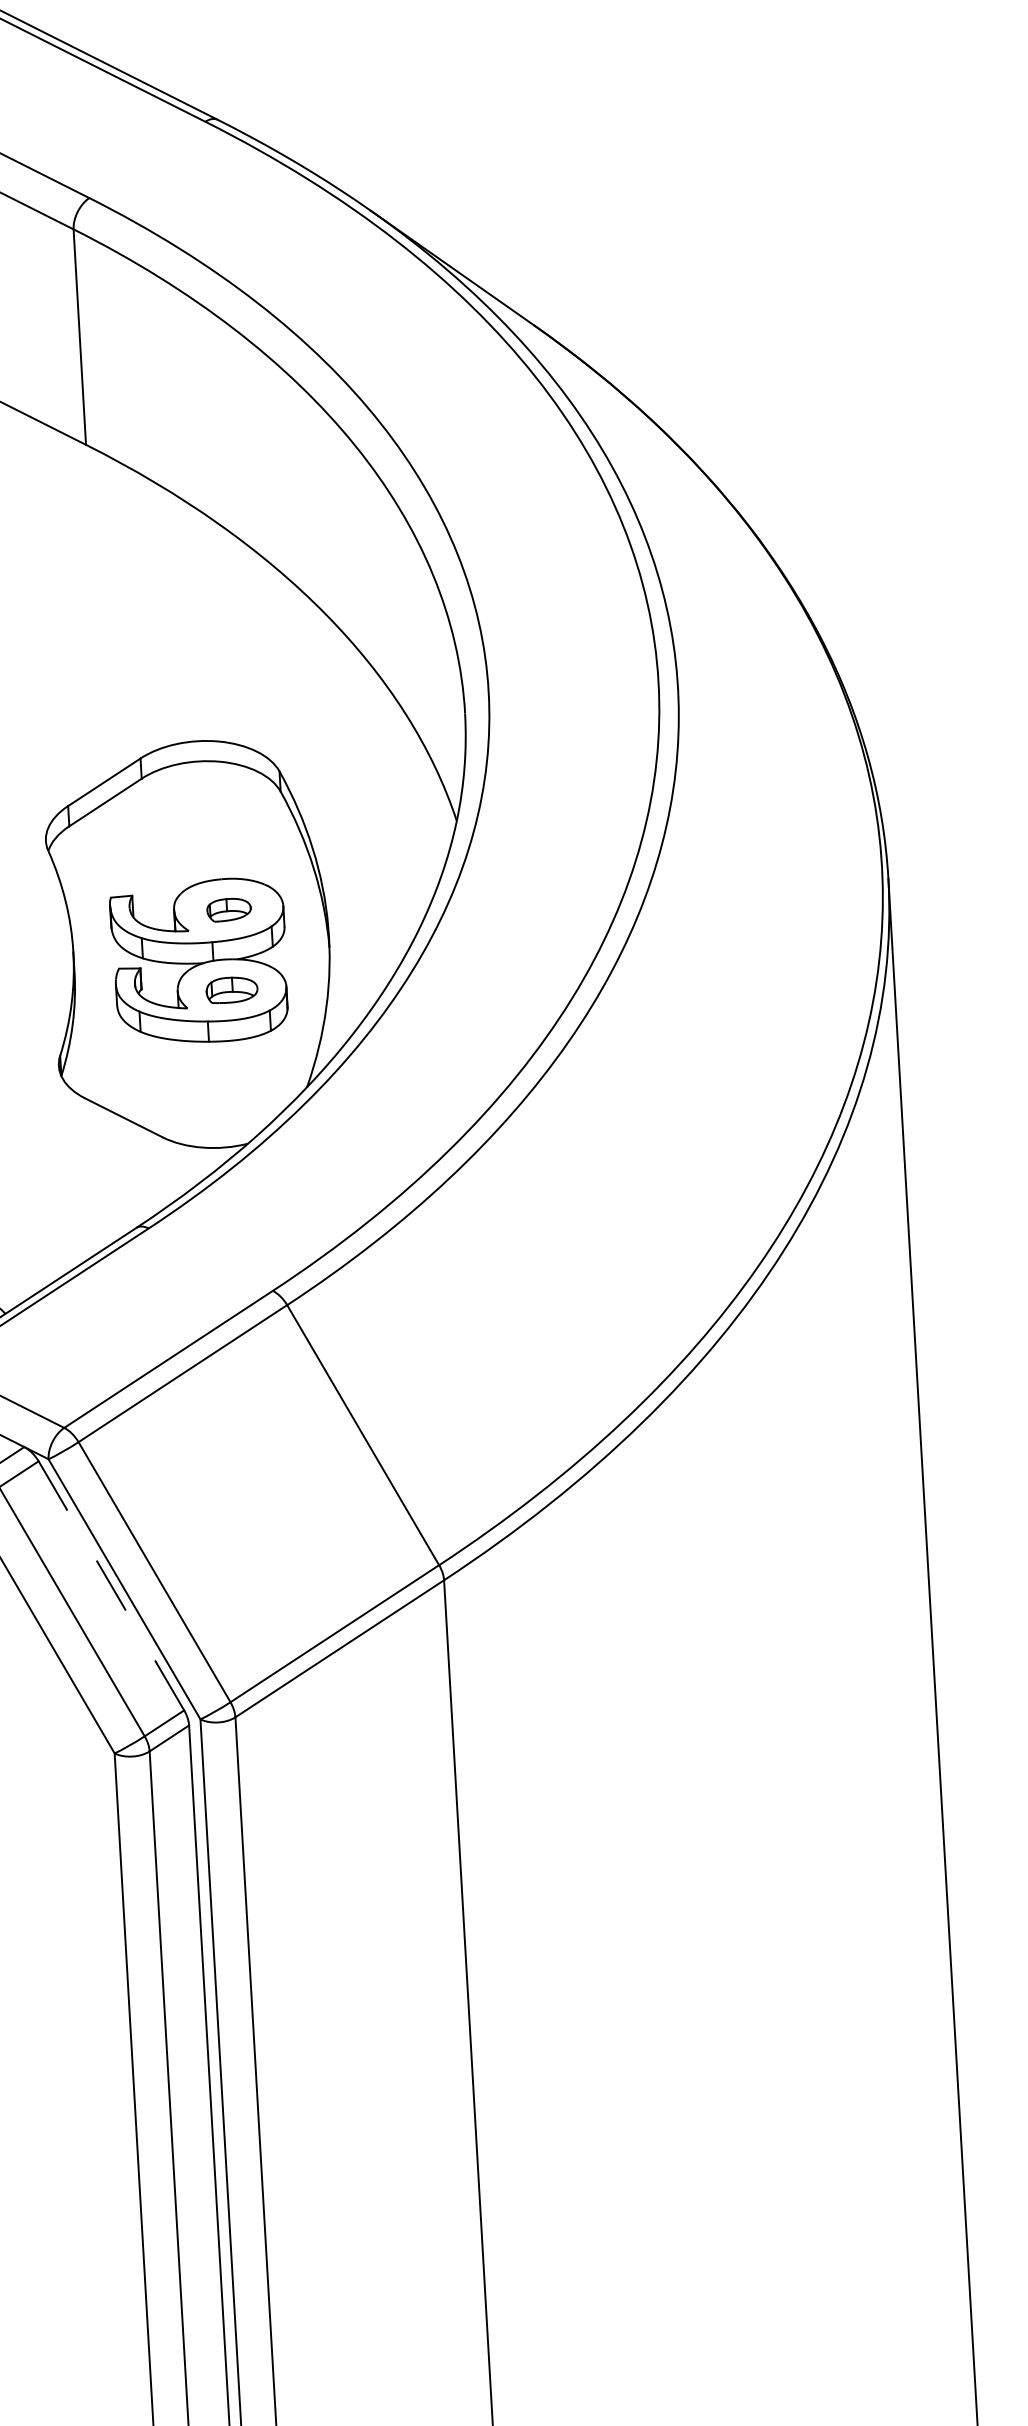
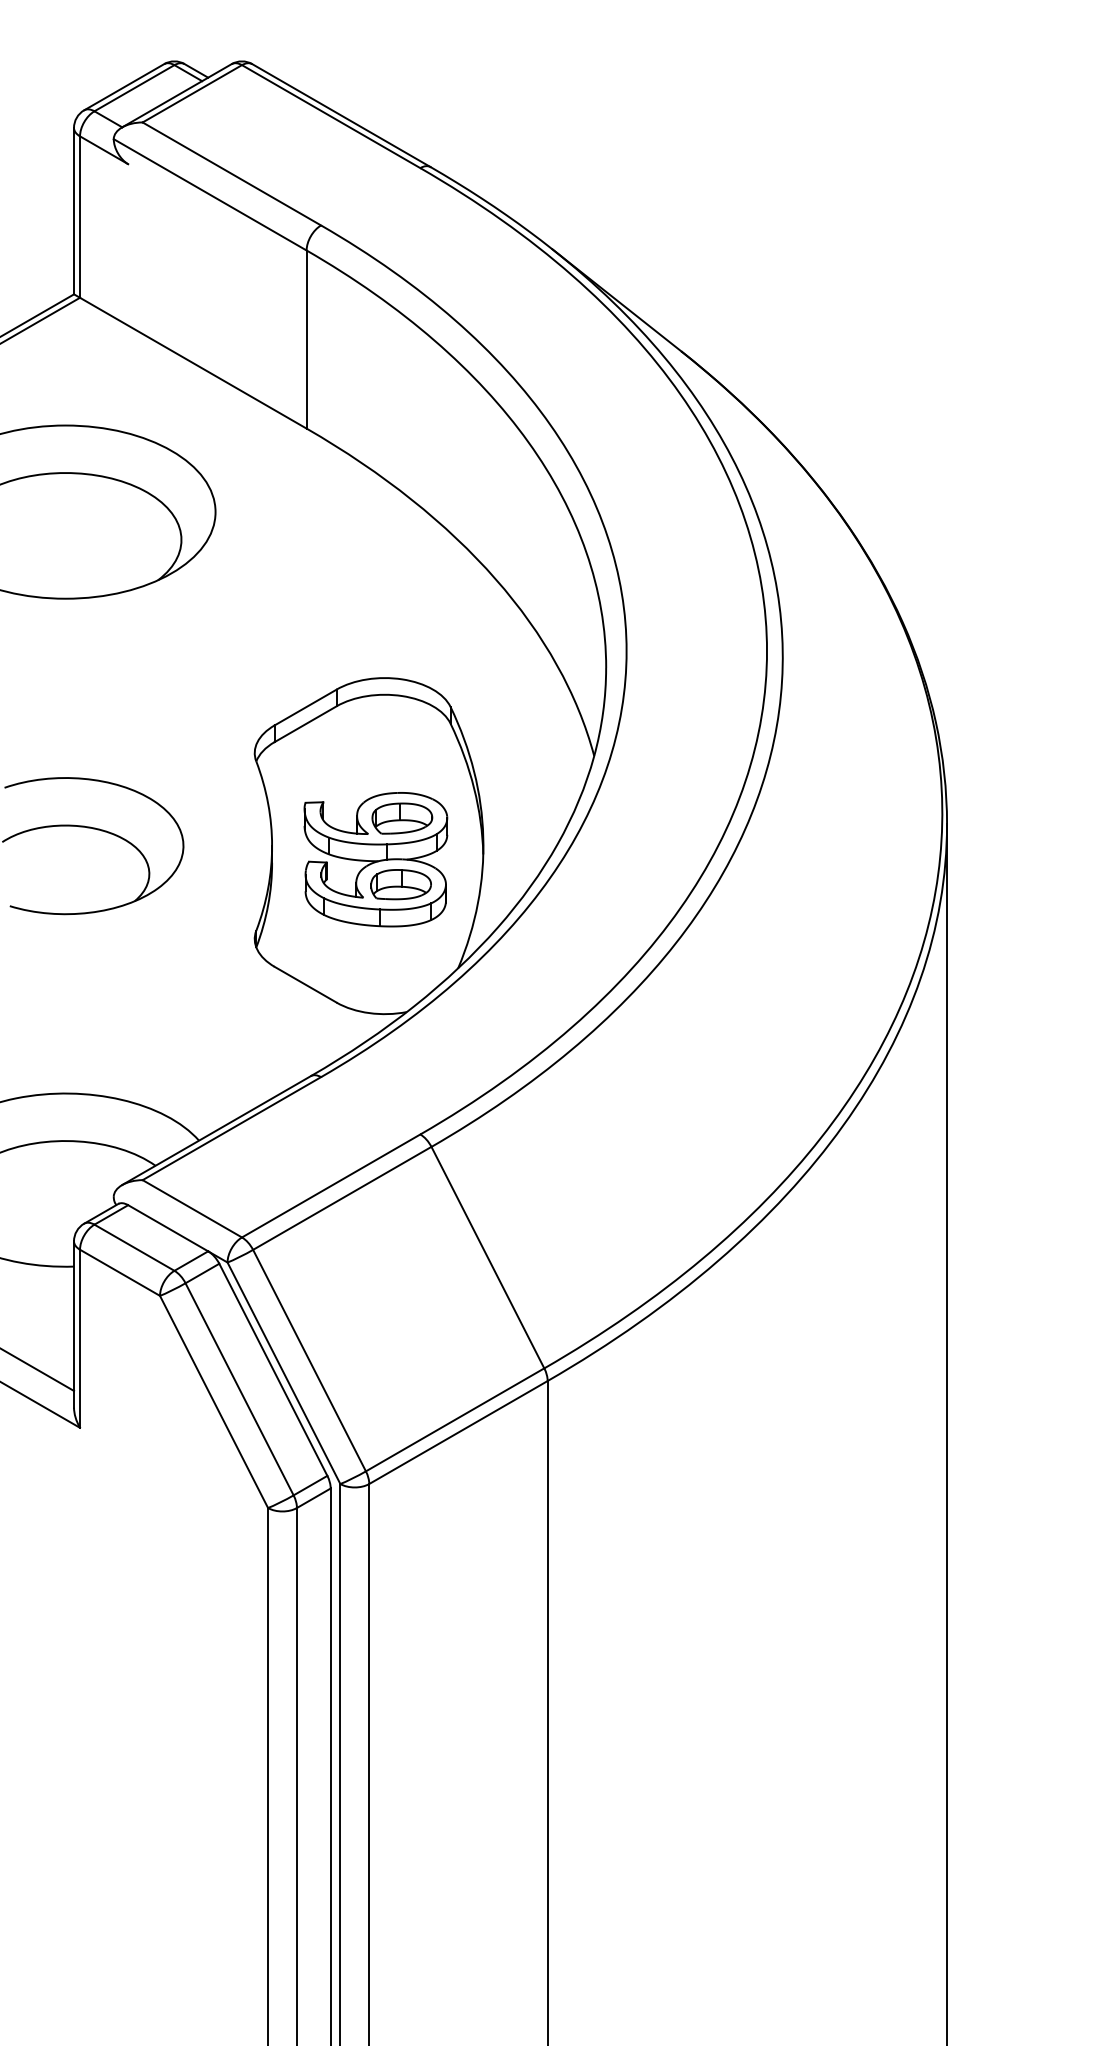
part: (229, 909) -> (402, 818), size x1.67
part: (231, 989) -> (400, 884), size x1.43
line: (111, 1585) -> (273, 1369), dashed -> solid

